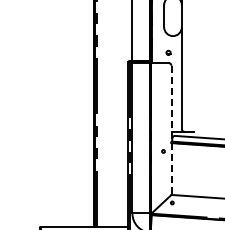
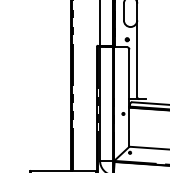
line: (171, 130) -> (129, 98), dashed -> solid

